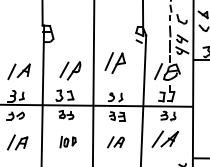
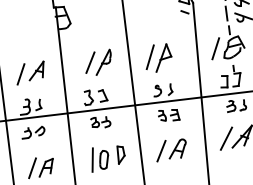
part: (114, 62) -> (157, 57), moved
part: (67, 141) -> (106, 157), size x1.67
part: (115, 142) -> (170, 150), size x1.43

